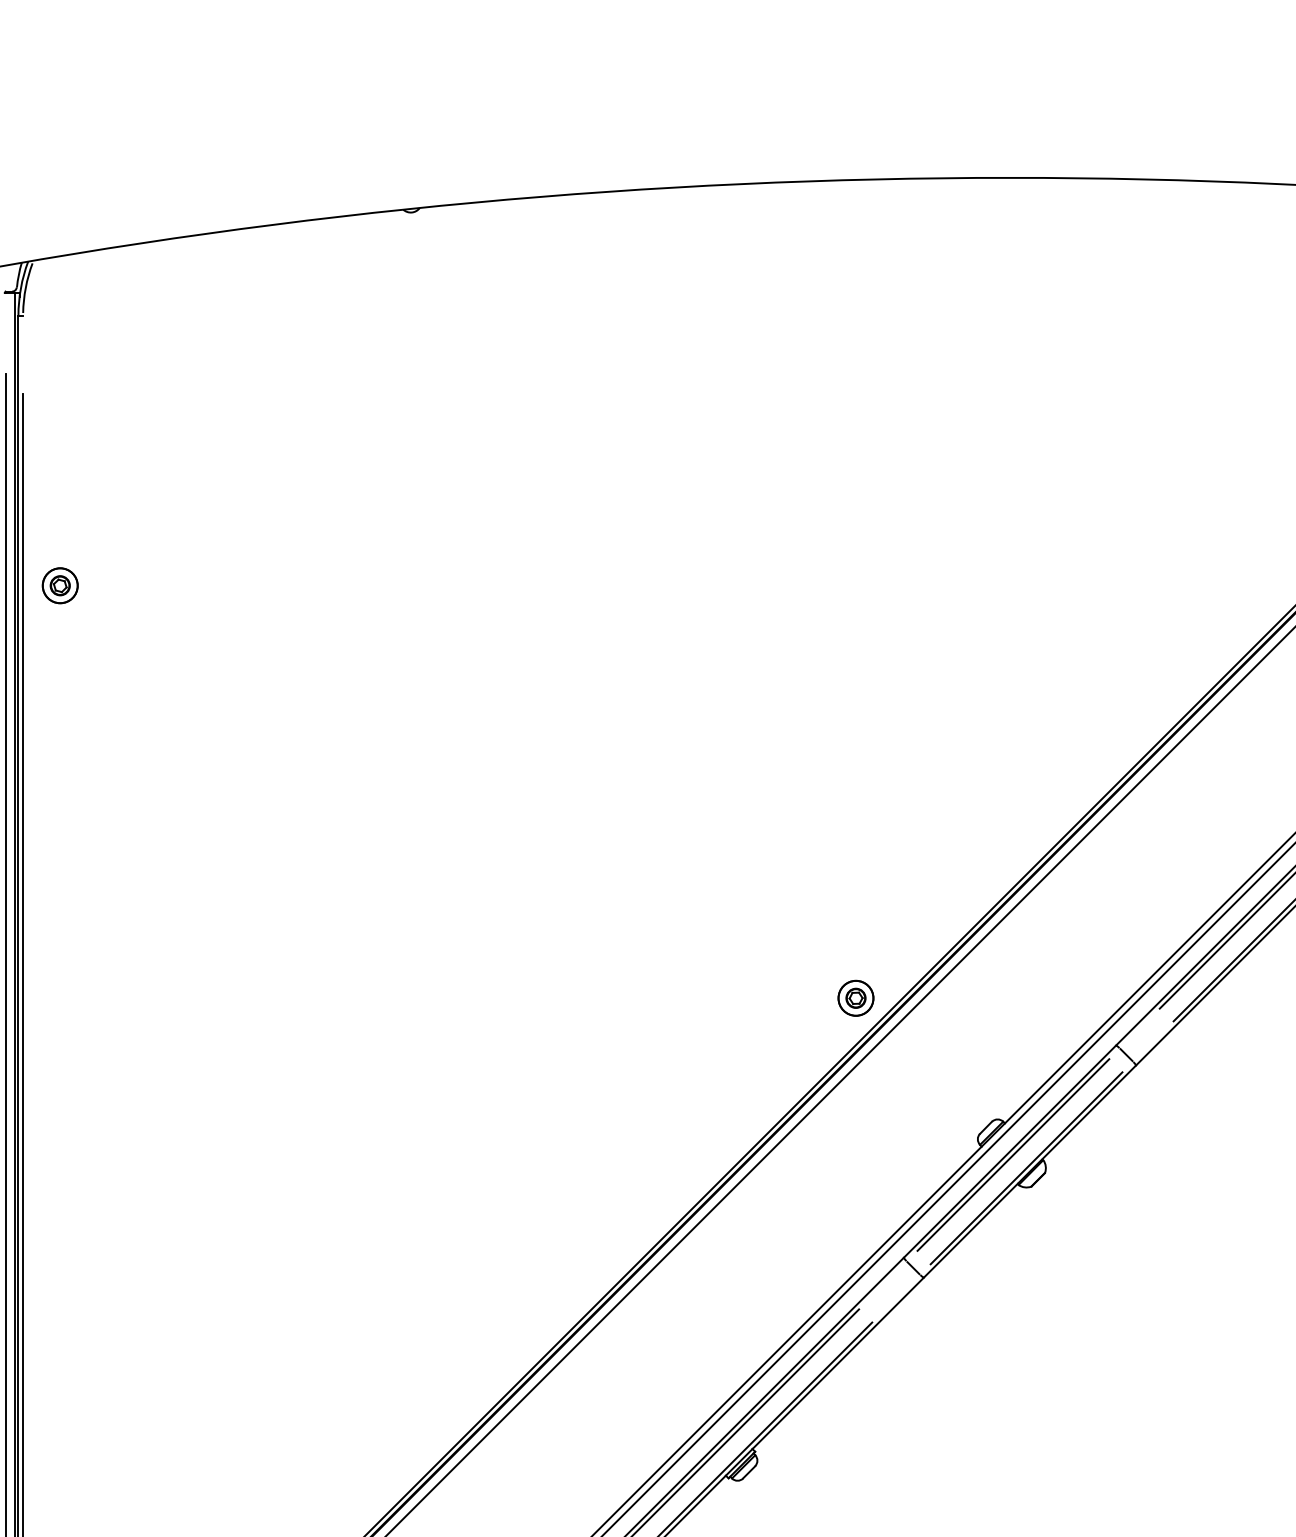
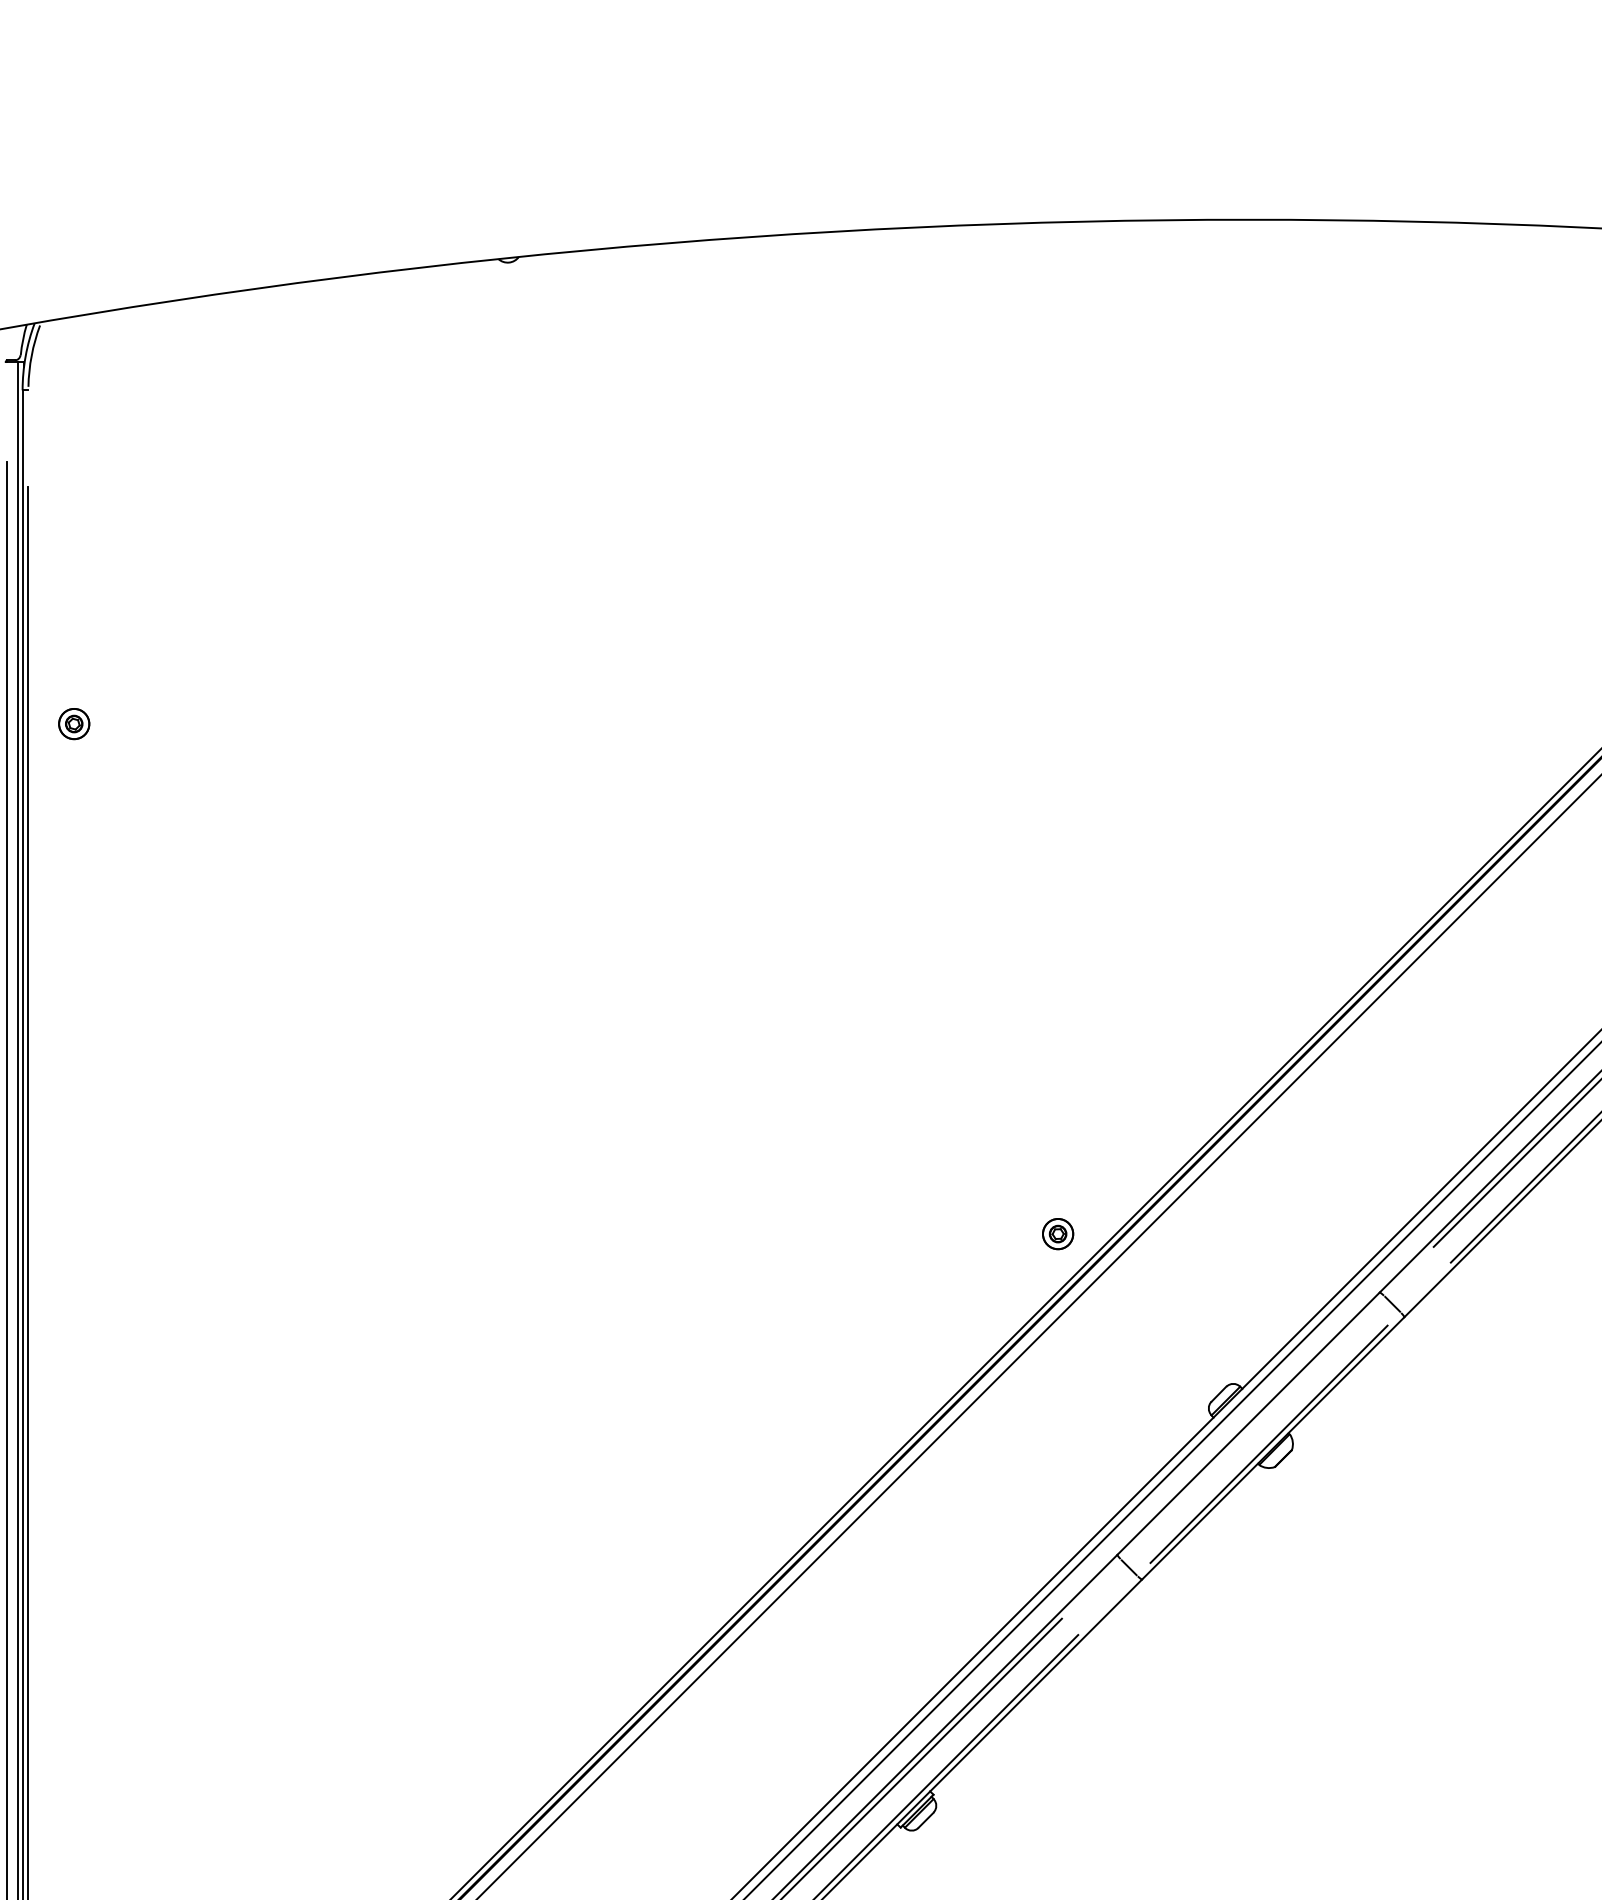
part: (59, 585) -> (73, 723), size x0.7
part: (855, 997) -> (1057, 1233), size x0.7
line: (1013, 1154) -> (1252, 1427), removed

